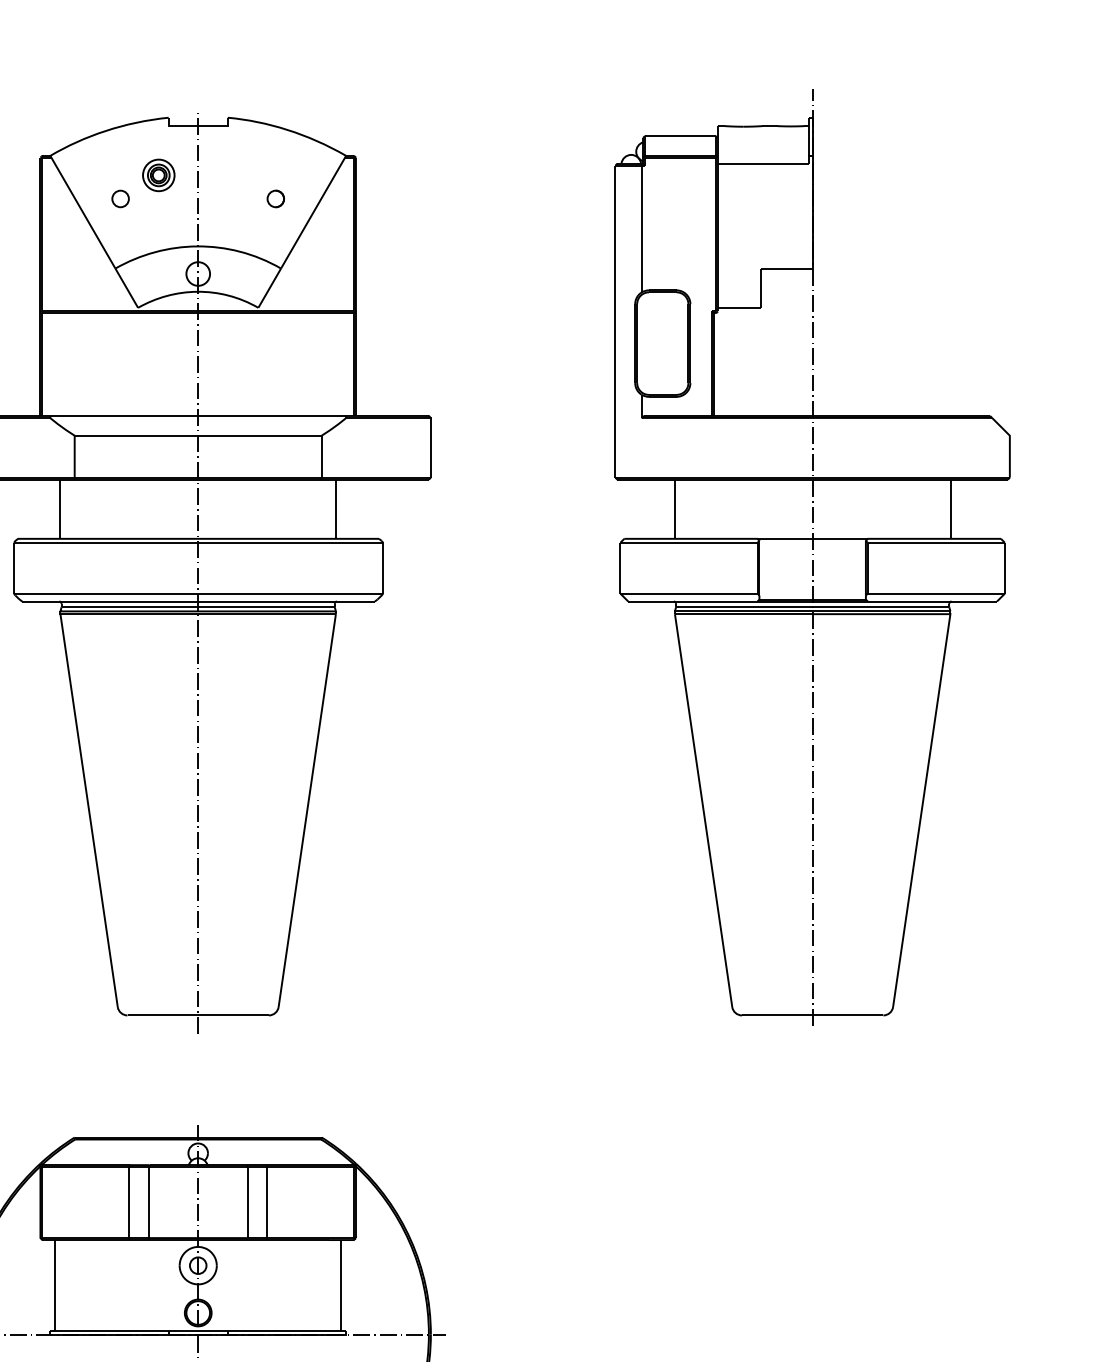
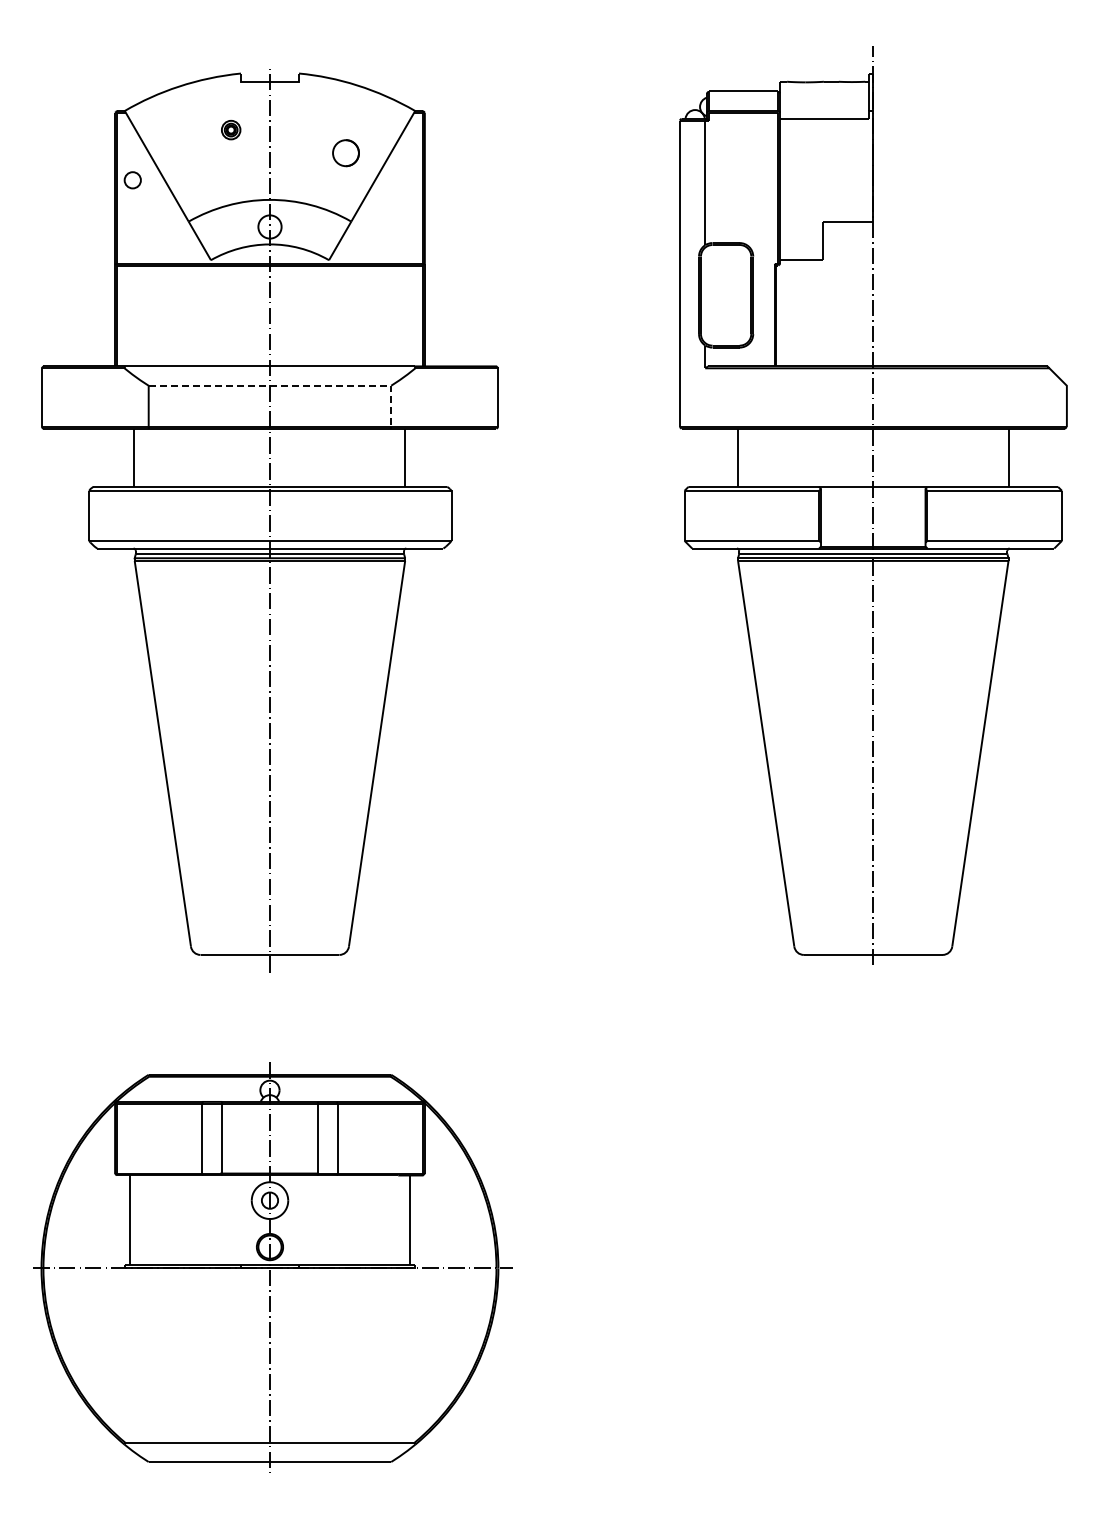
part: (158, 174) -> (230, 129), size x0.6
part: (120, 199) -> (132, 180), moved
part: (276, 199) -> (346, 153), size x1.6
line: (220, 435) -> (291, 385), solid -> dashed

